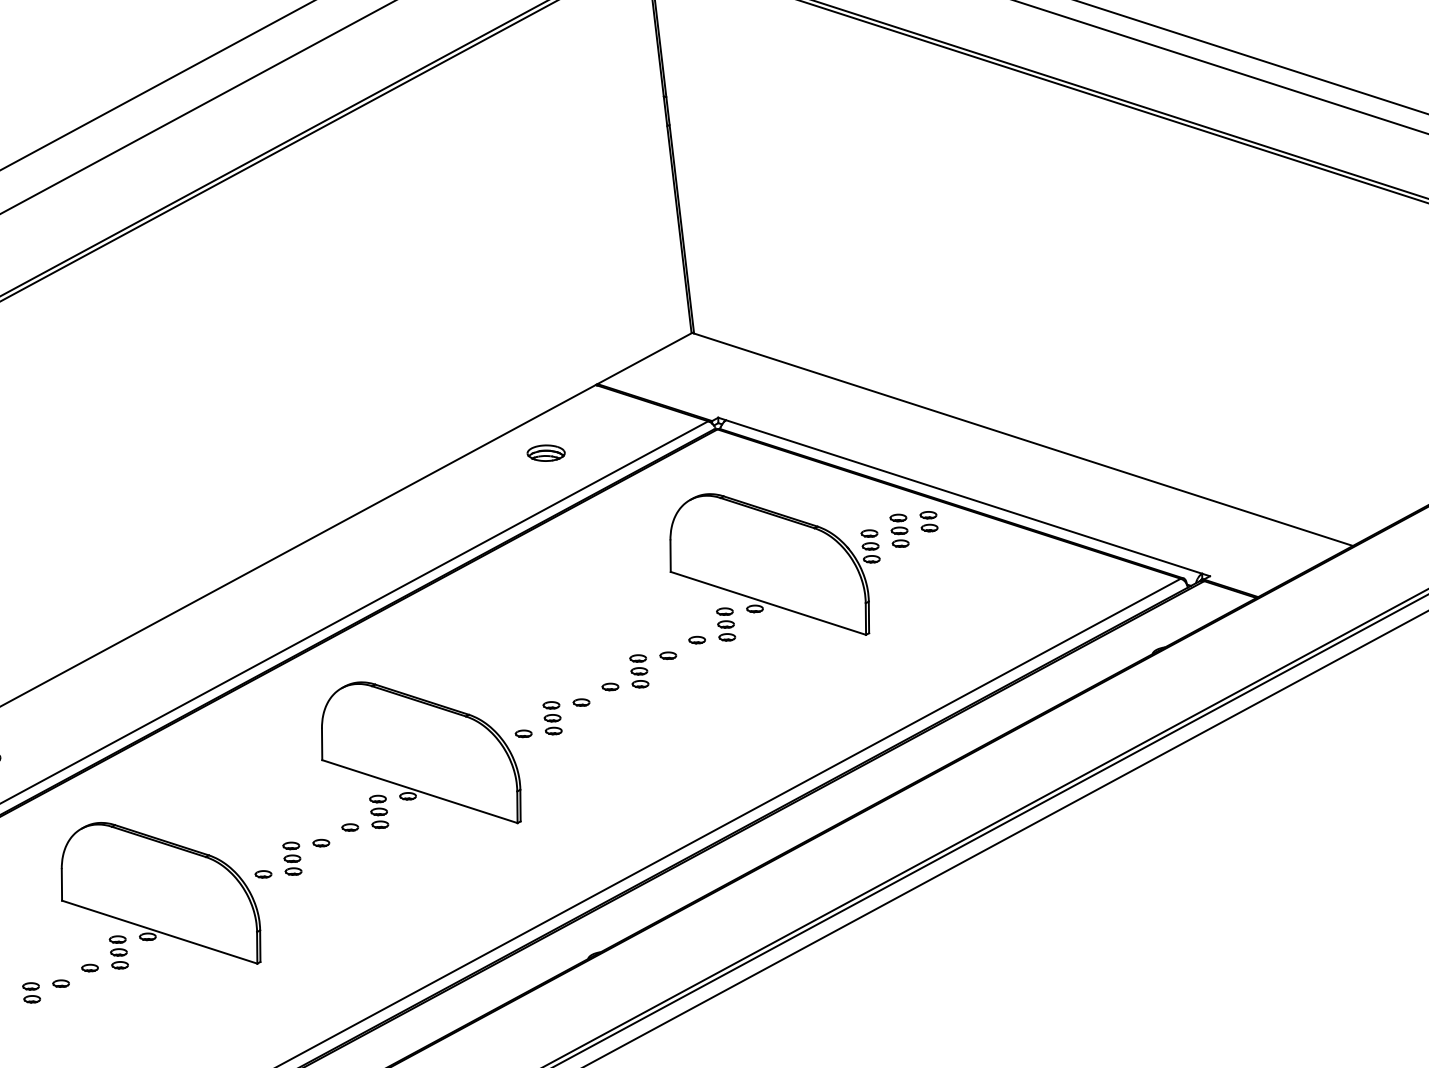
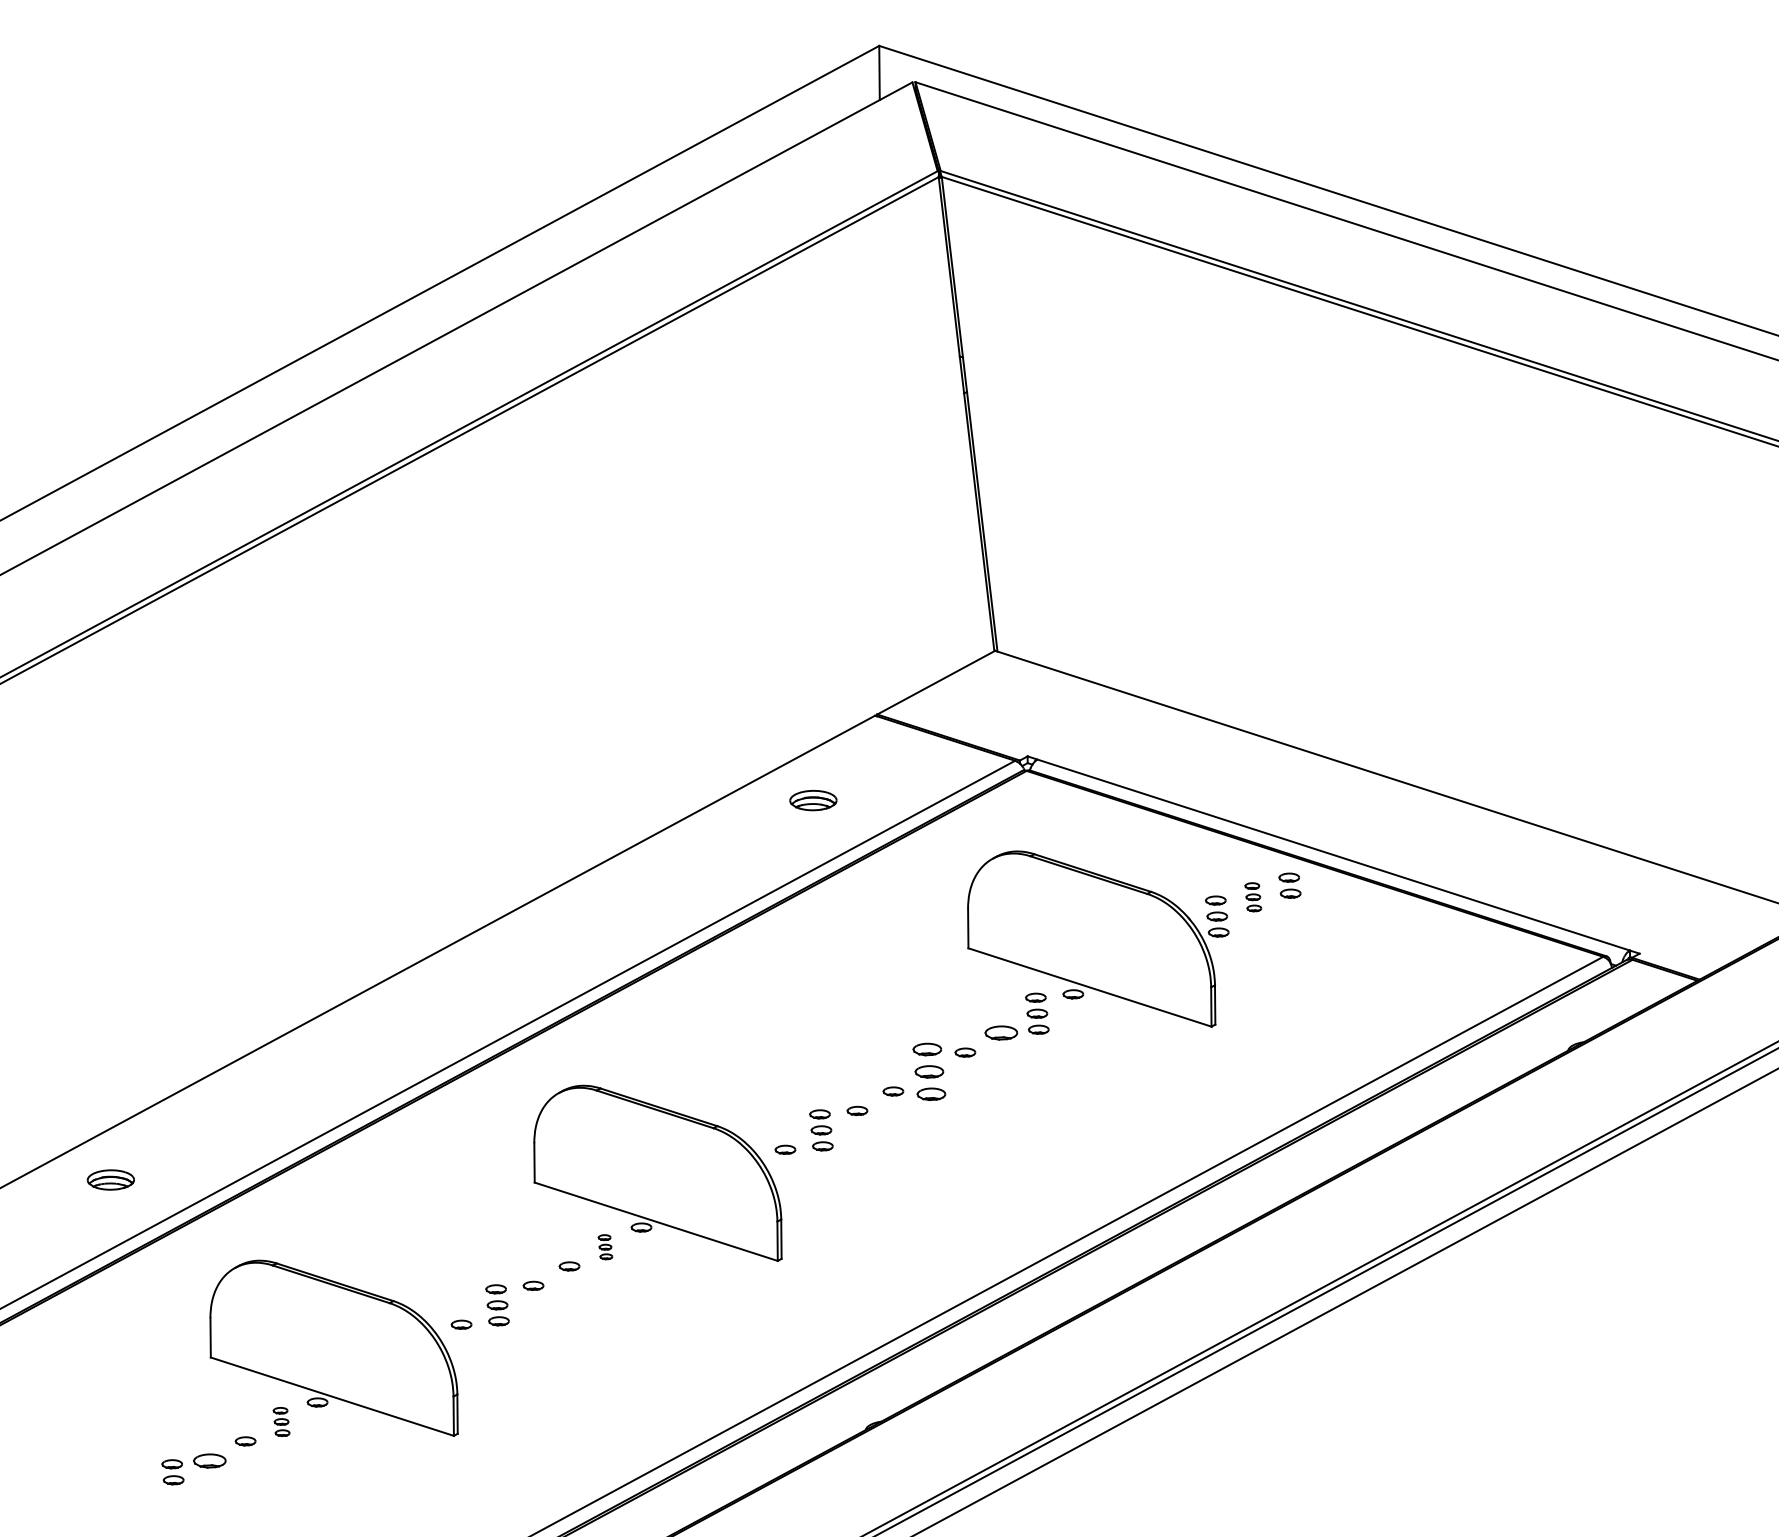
part: (899, 531) -> (1253, 897), size x0.7
part: (697, 640) -> (1001, 1033), size x1.6
part: (639, 671) -> (929, 1072), size x1.4
part: (379, 812) -> (605, 1247), size x0.6
part: (118, 952) -> (281, 1421), size x0.7
part: (61, 983) -> (209, 1460), size x1.6

